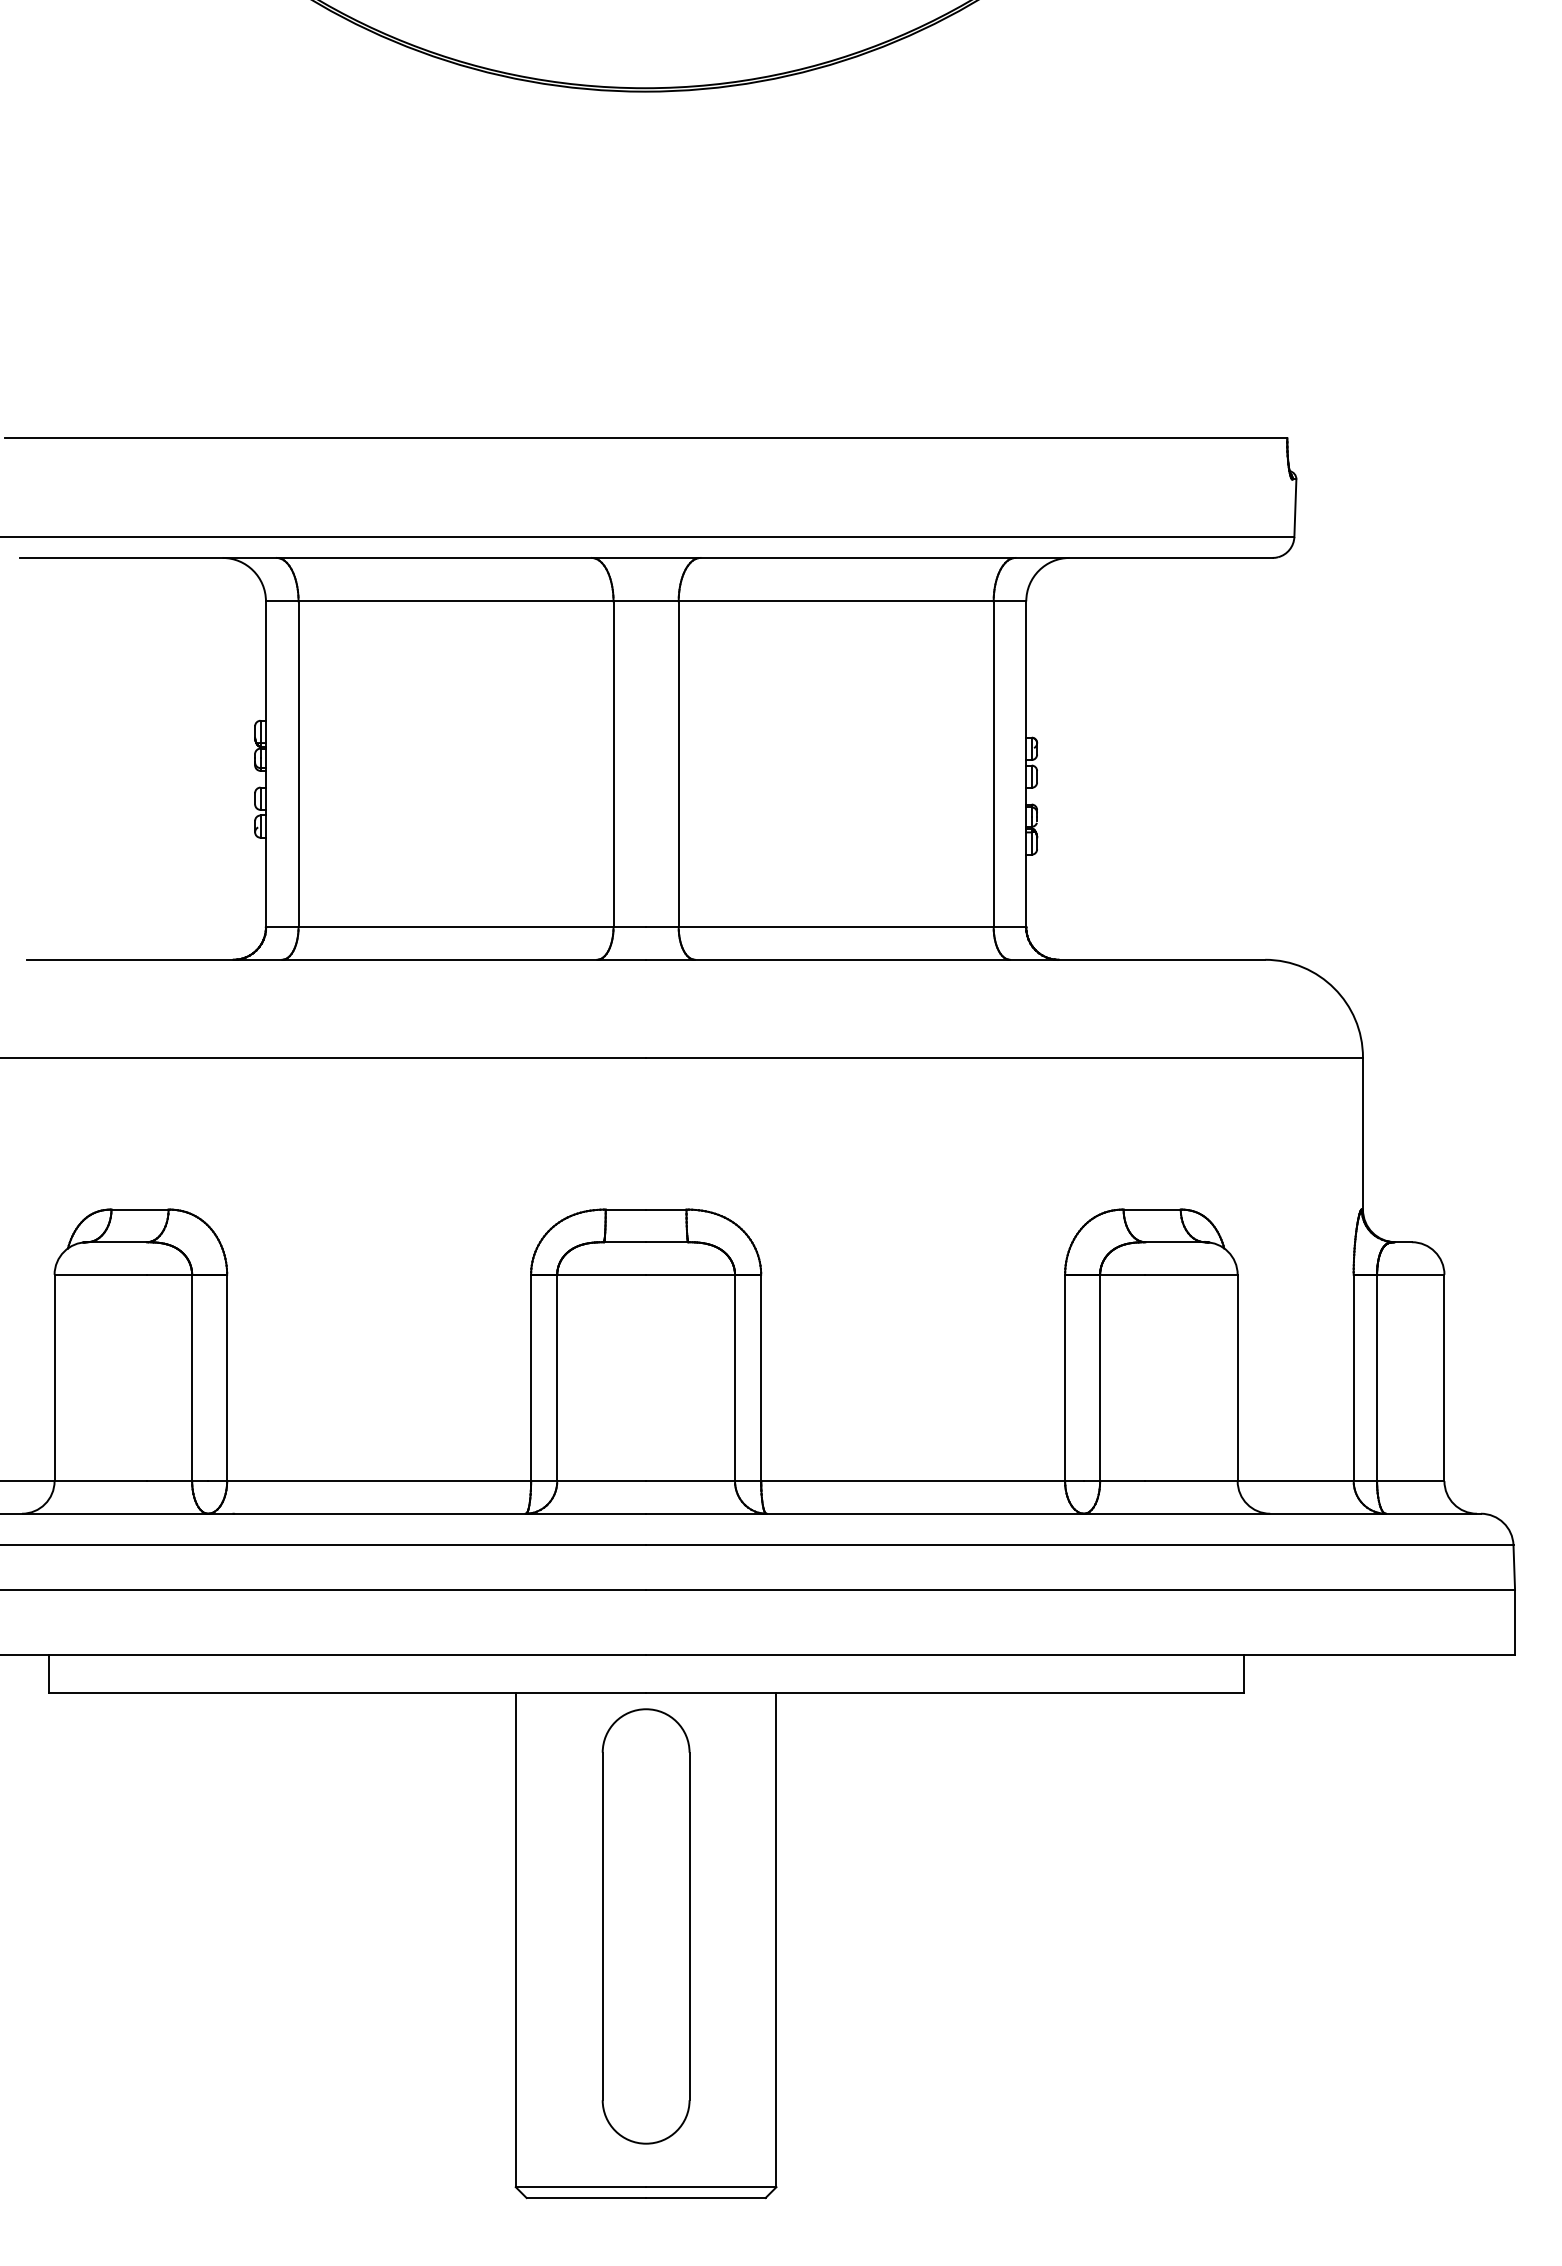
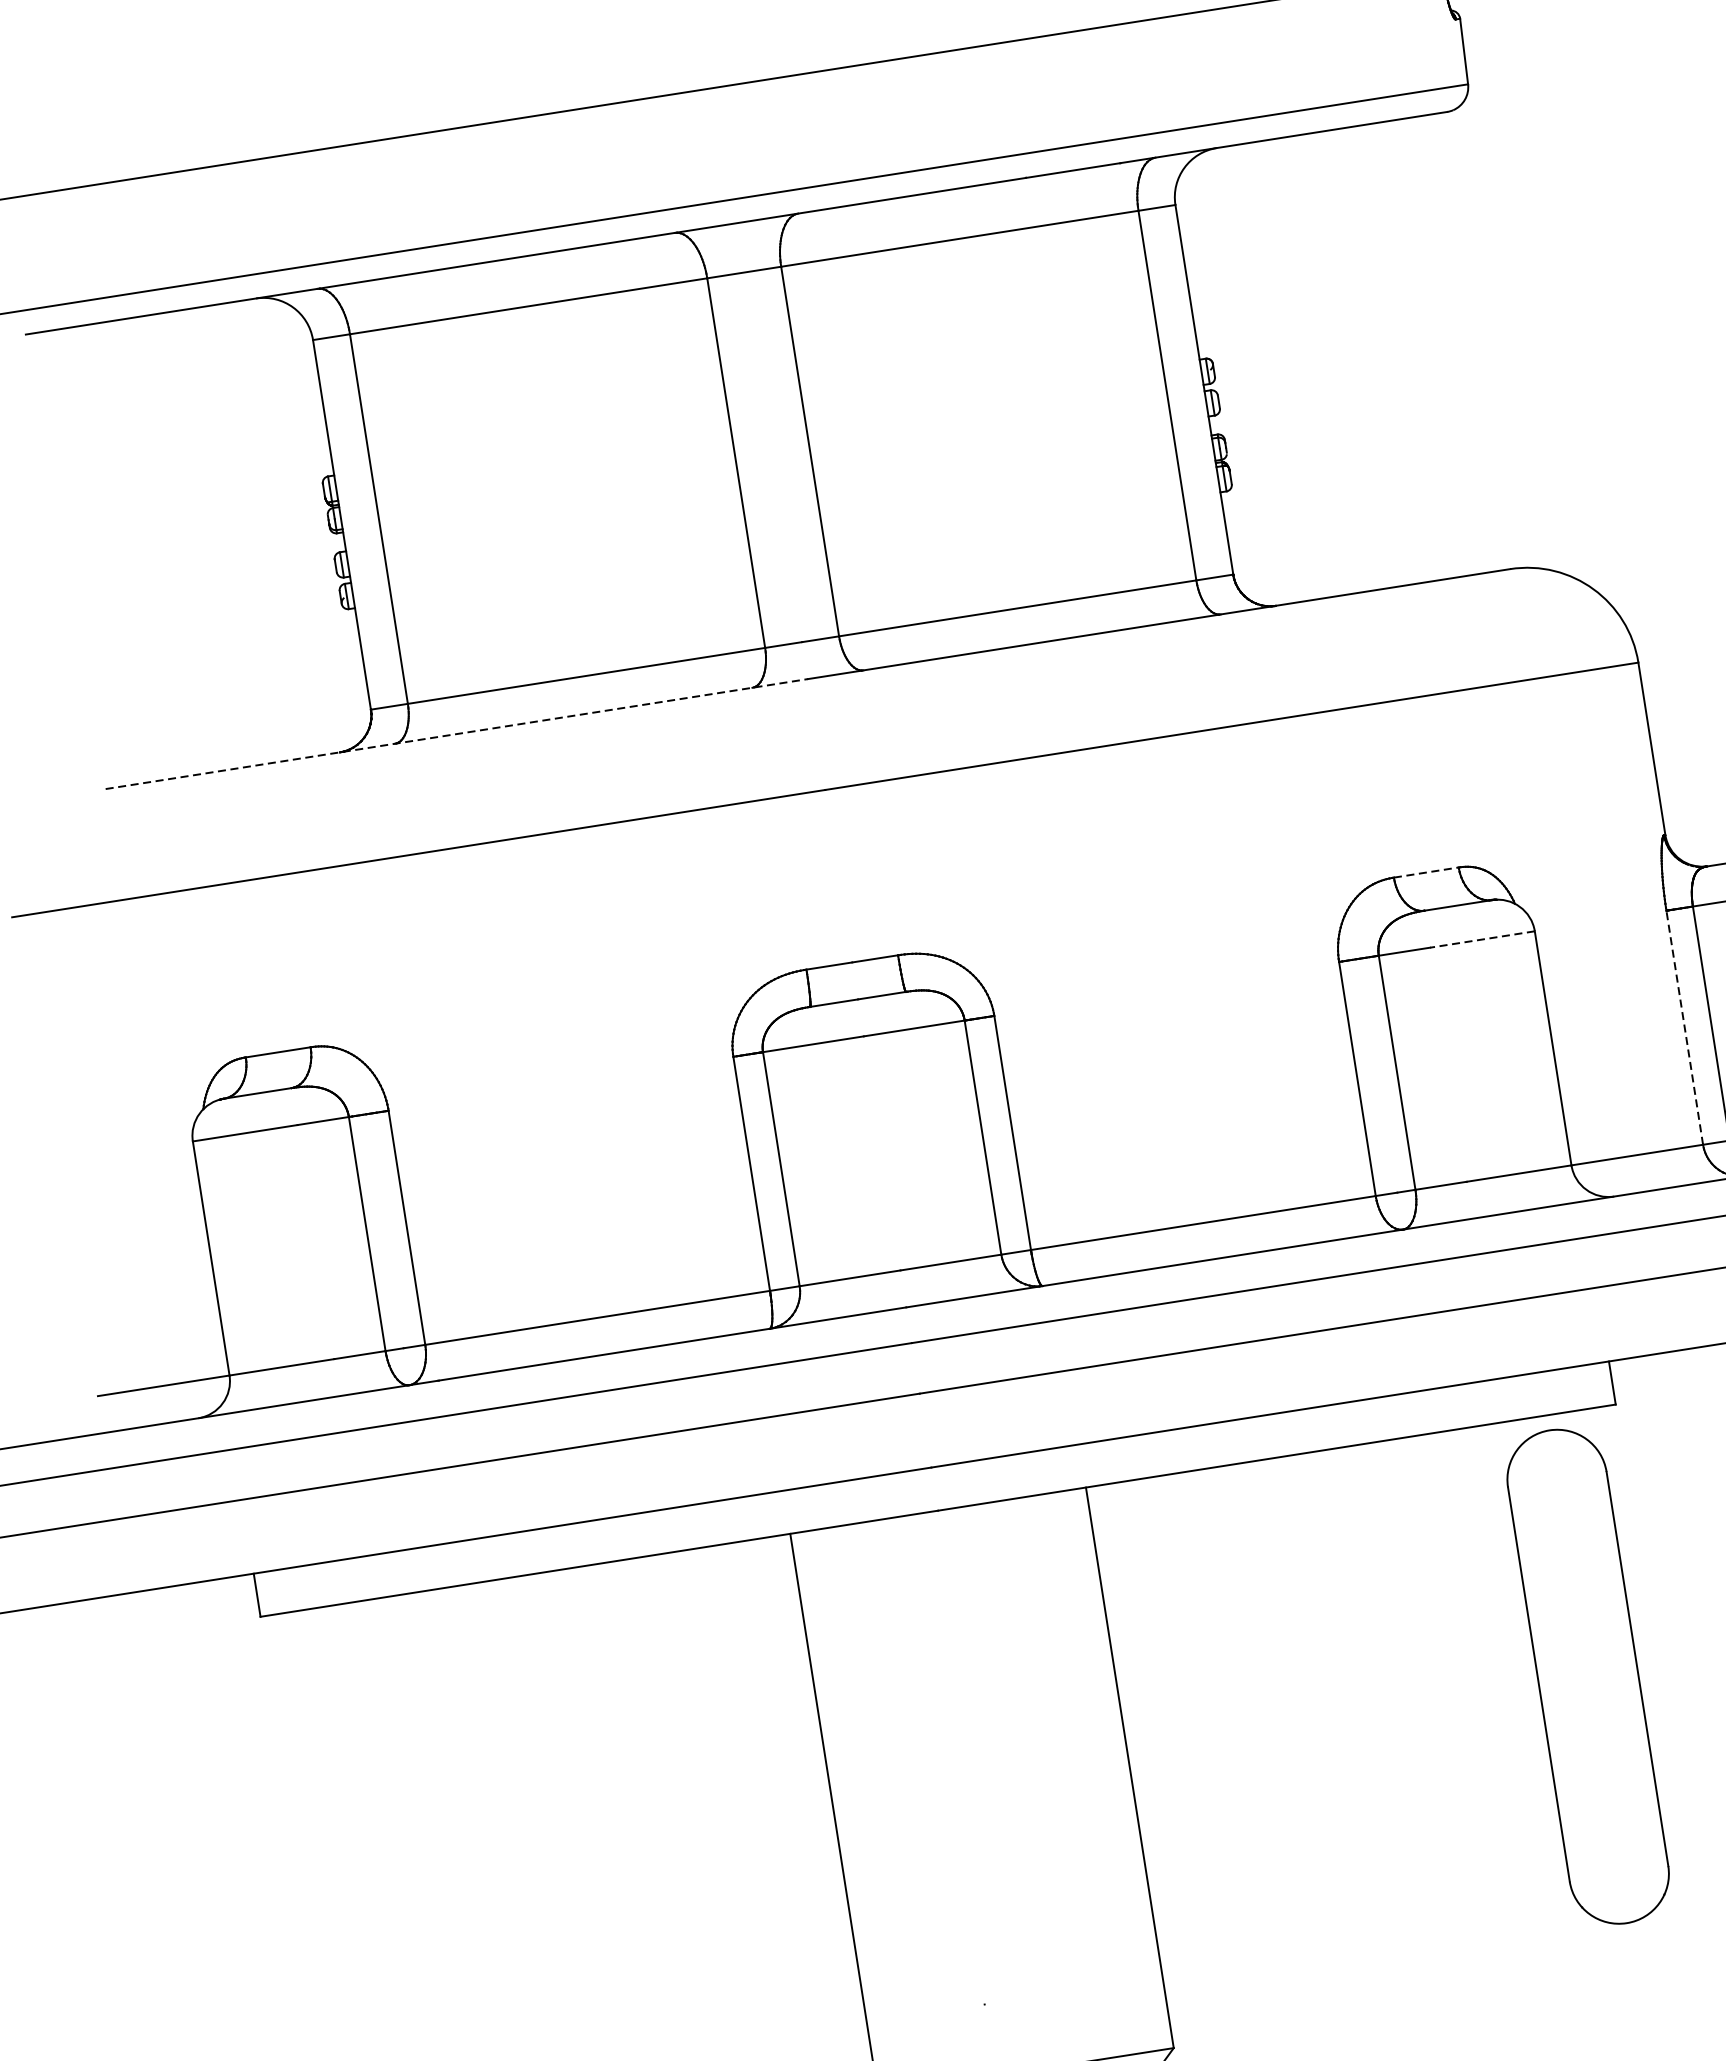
line: (336, 959) -> (456, 733), solid -> dashed
line: (1152, 1209) -> (1426, 872), solid -> dashed
line: (1191, 1274) -> (1482, 939), solid -> dashed
line: (1353, 1377) -> (1684, 1027), solid -> dashed
part: (645, 1926) -> (1587, 1676), moved

